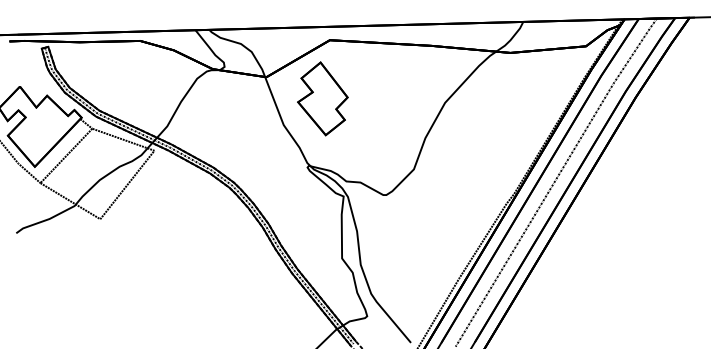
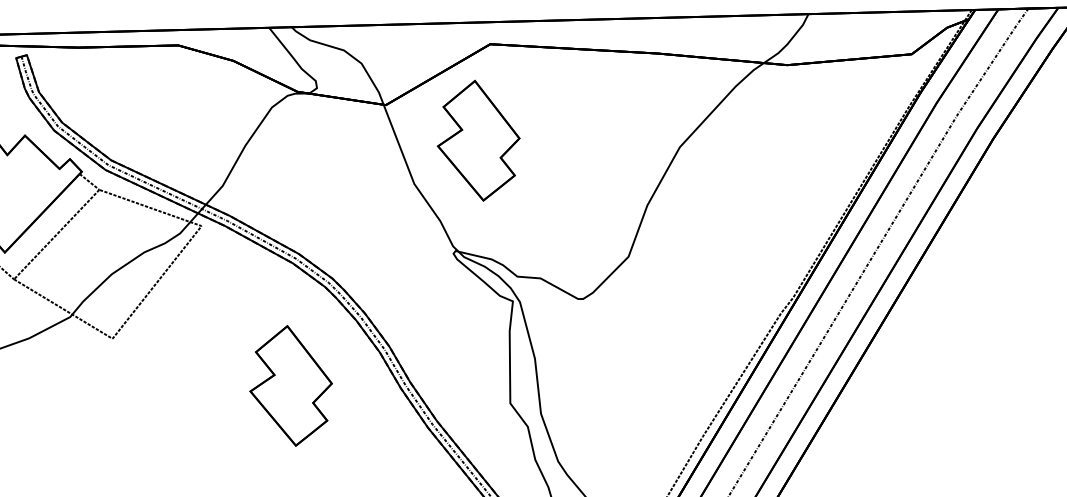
part: (208, 247) -> (290, 385), added

